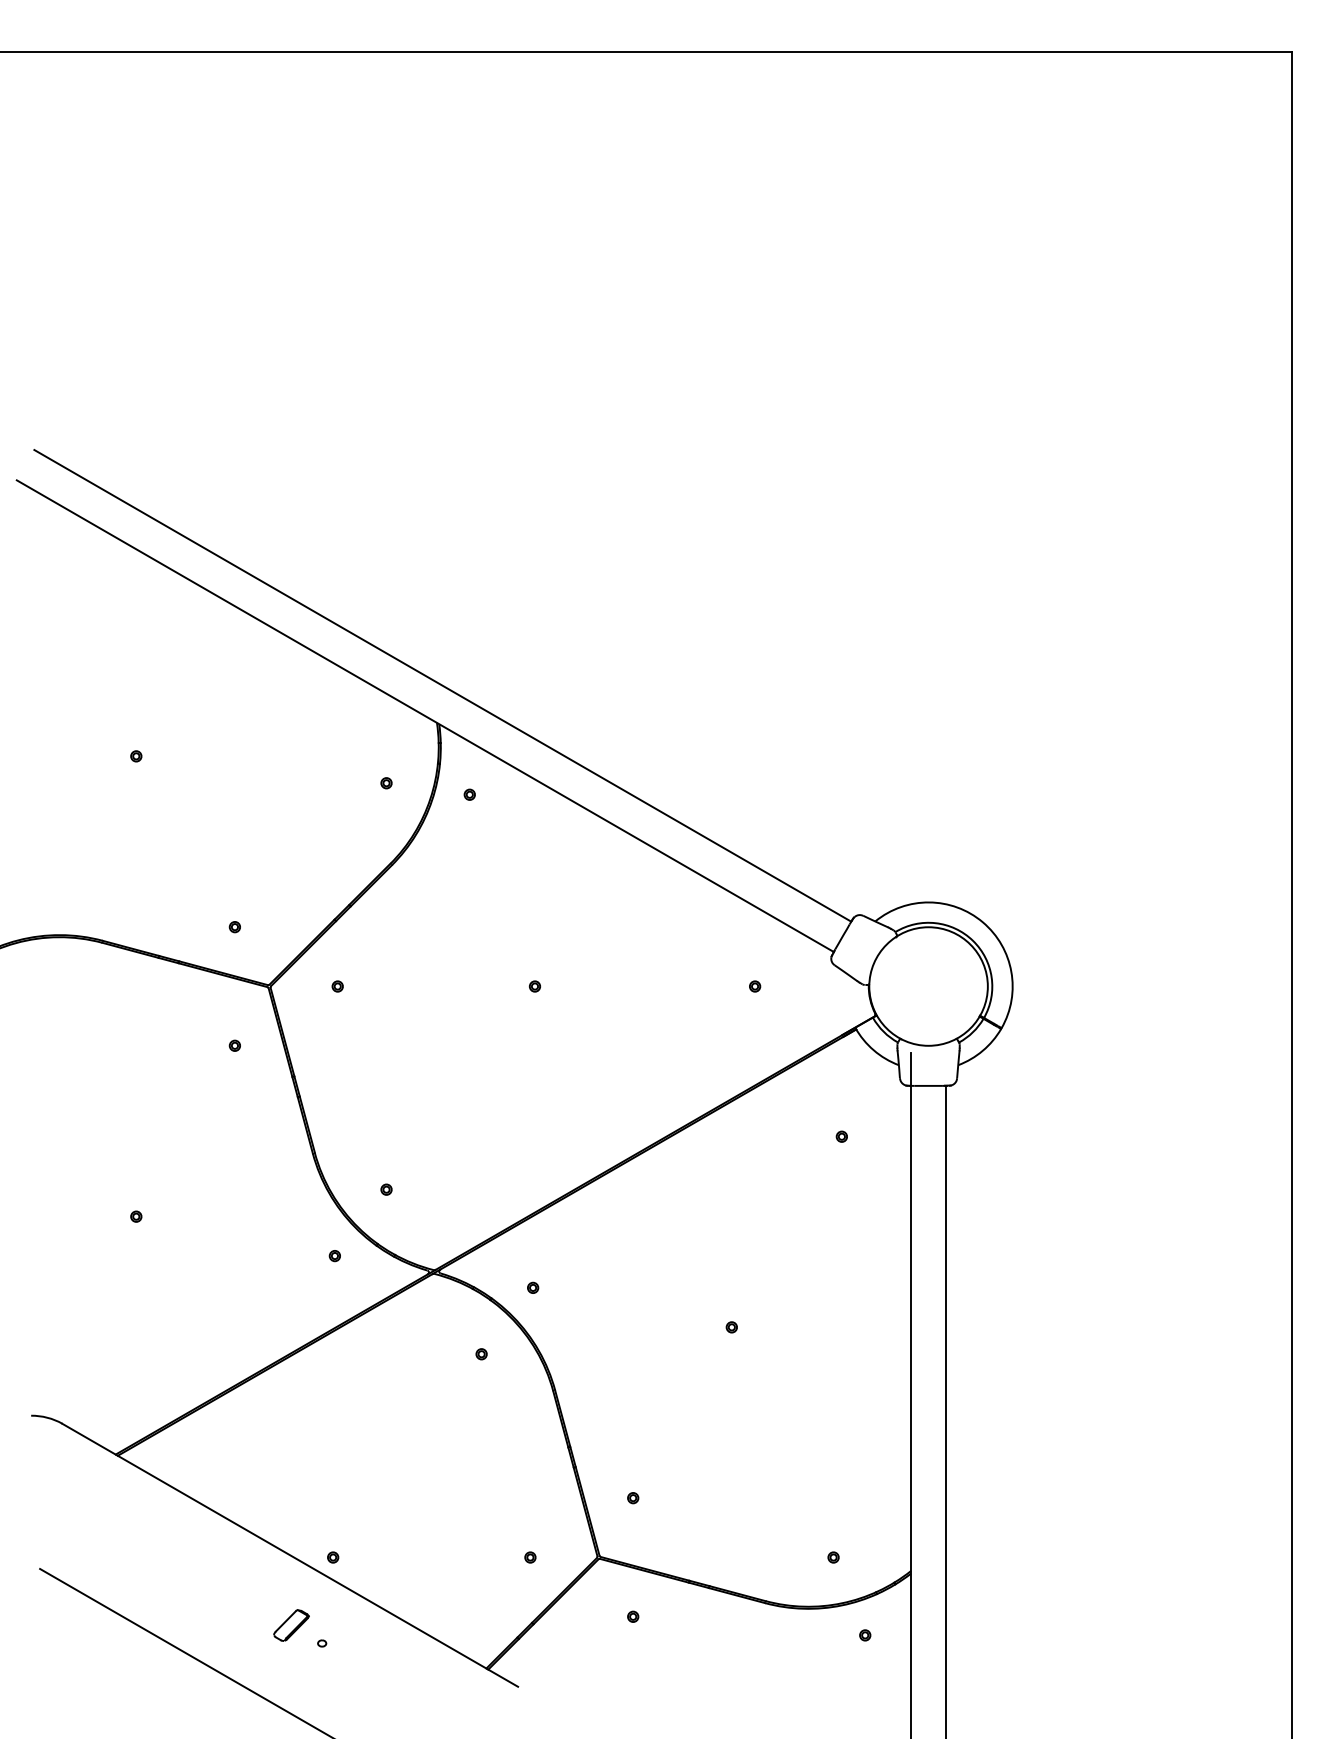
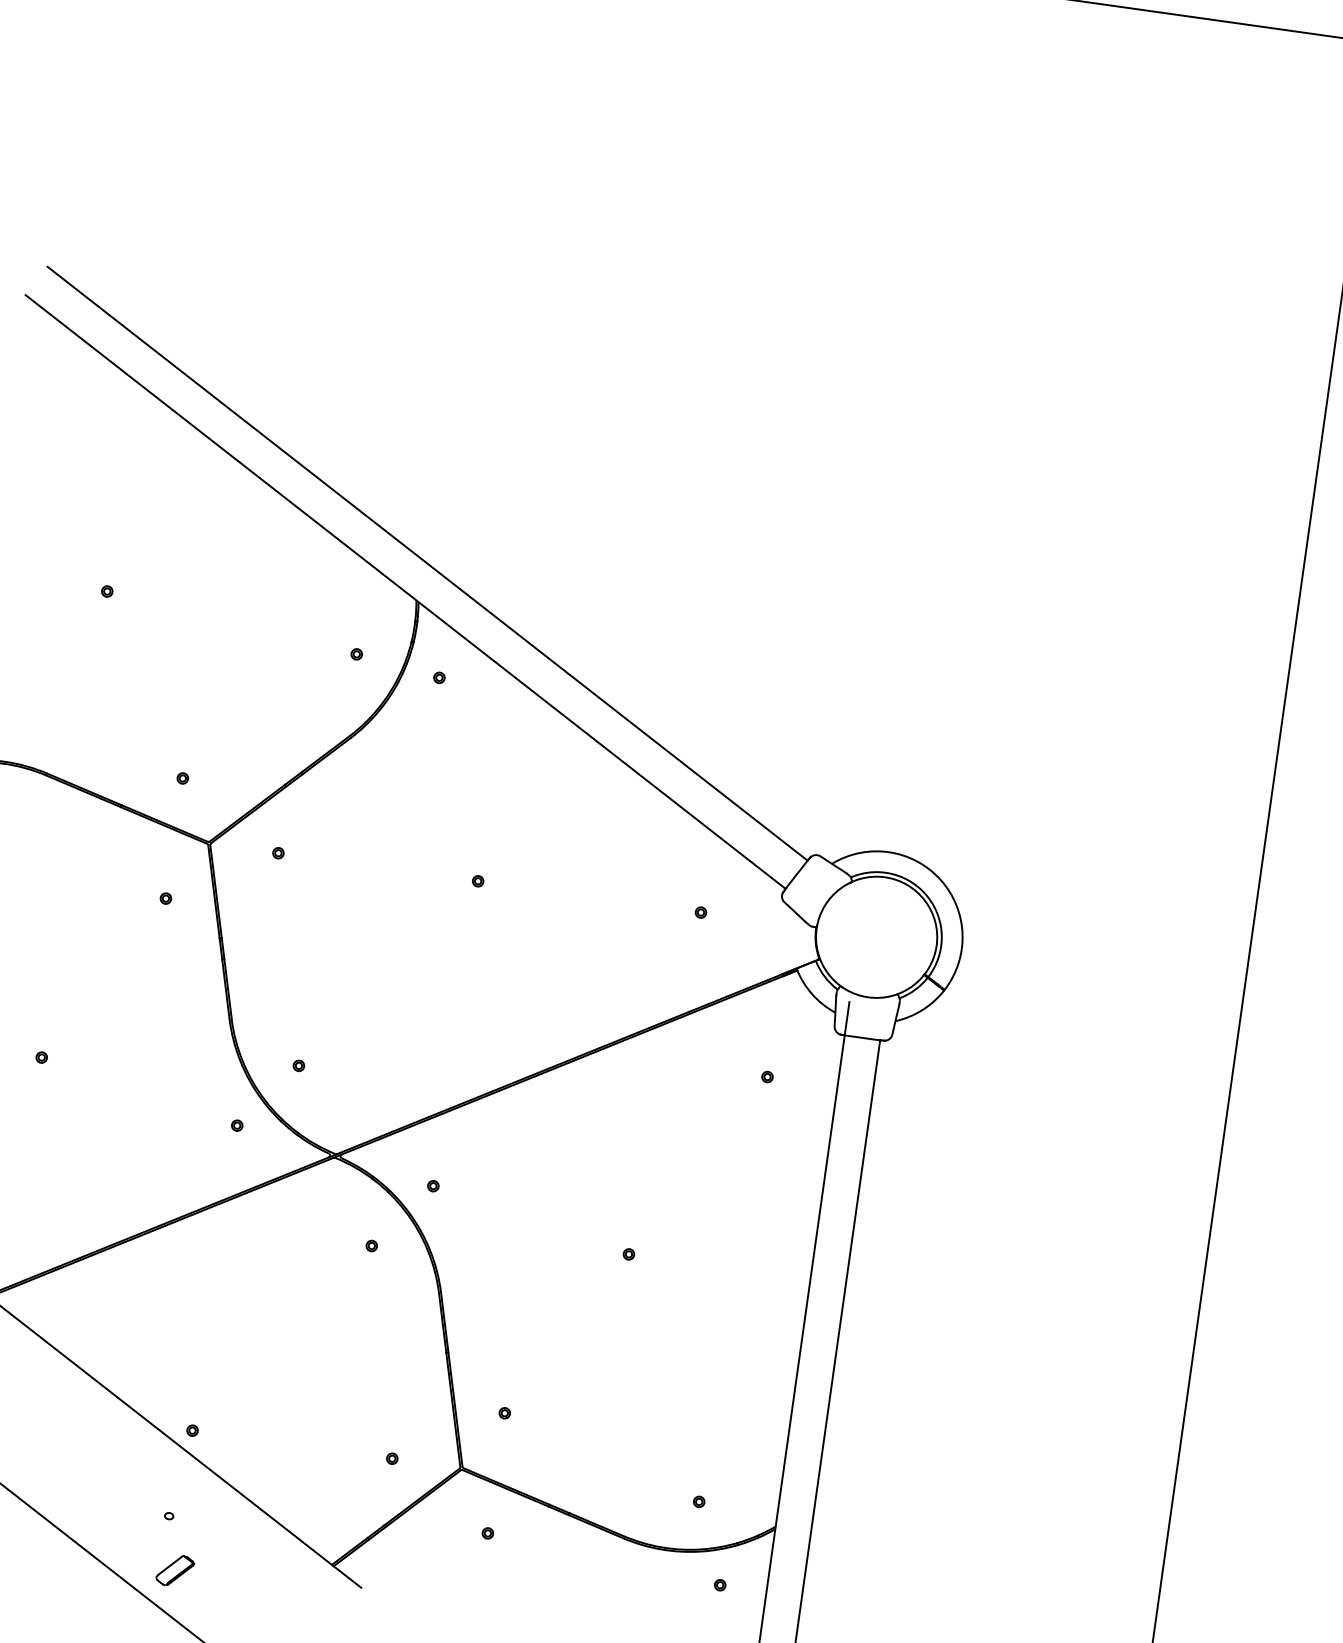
part: (291, 1625) -> (175, 1570), moved

